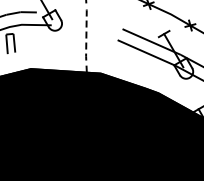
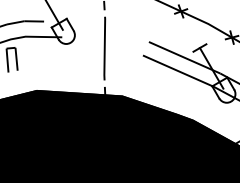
line: (86, 34) -> (104, 48), dashed -> solid

